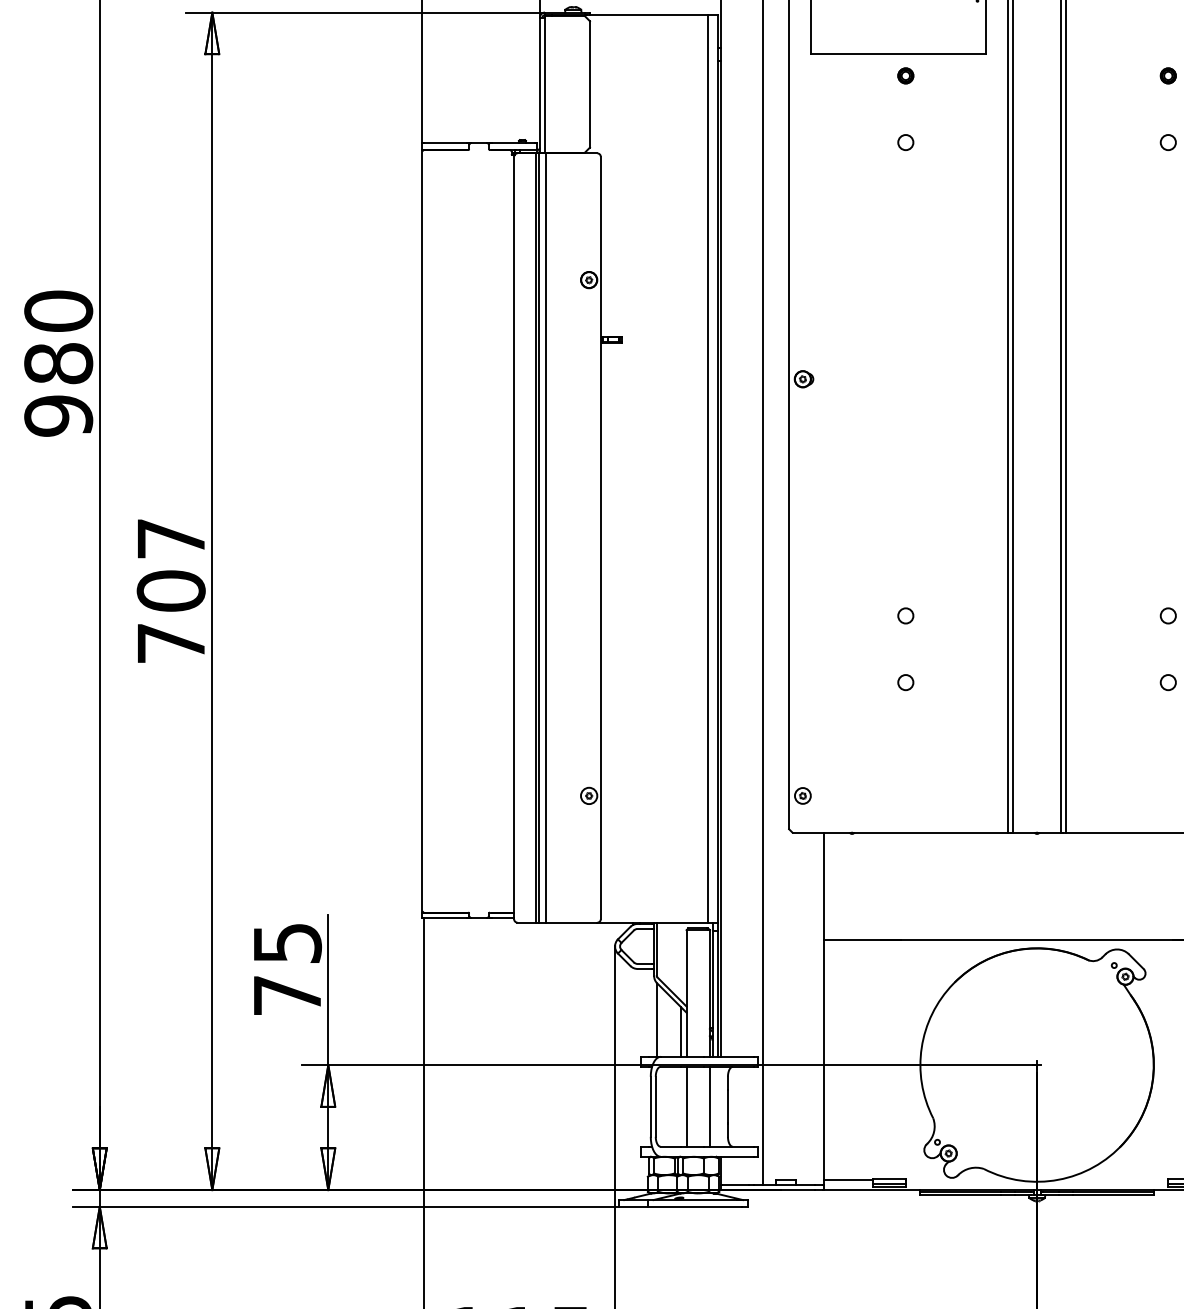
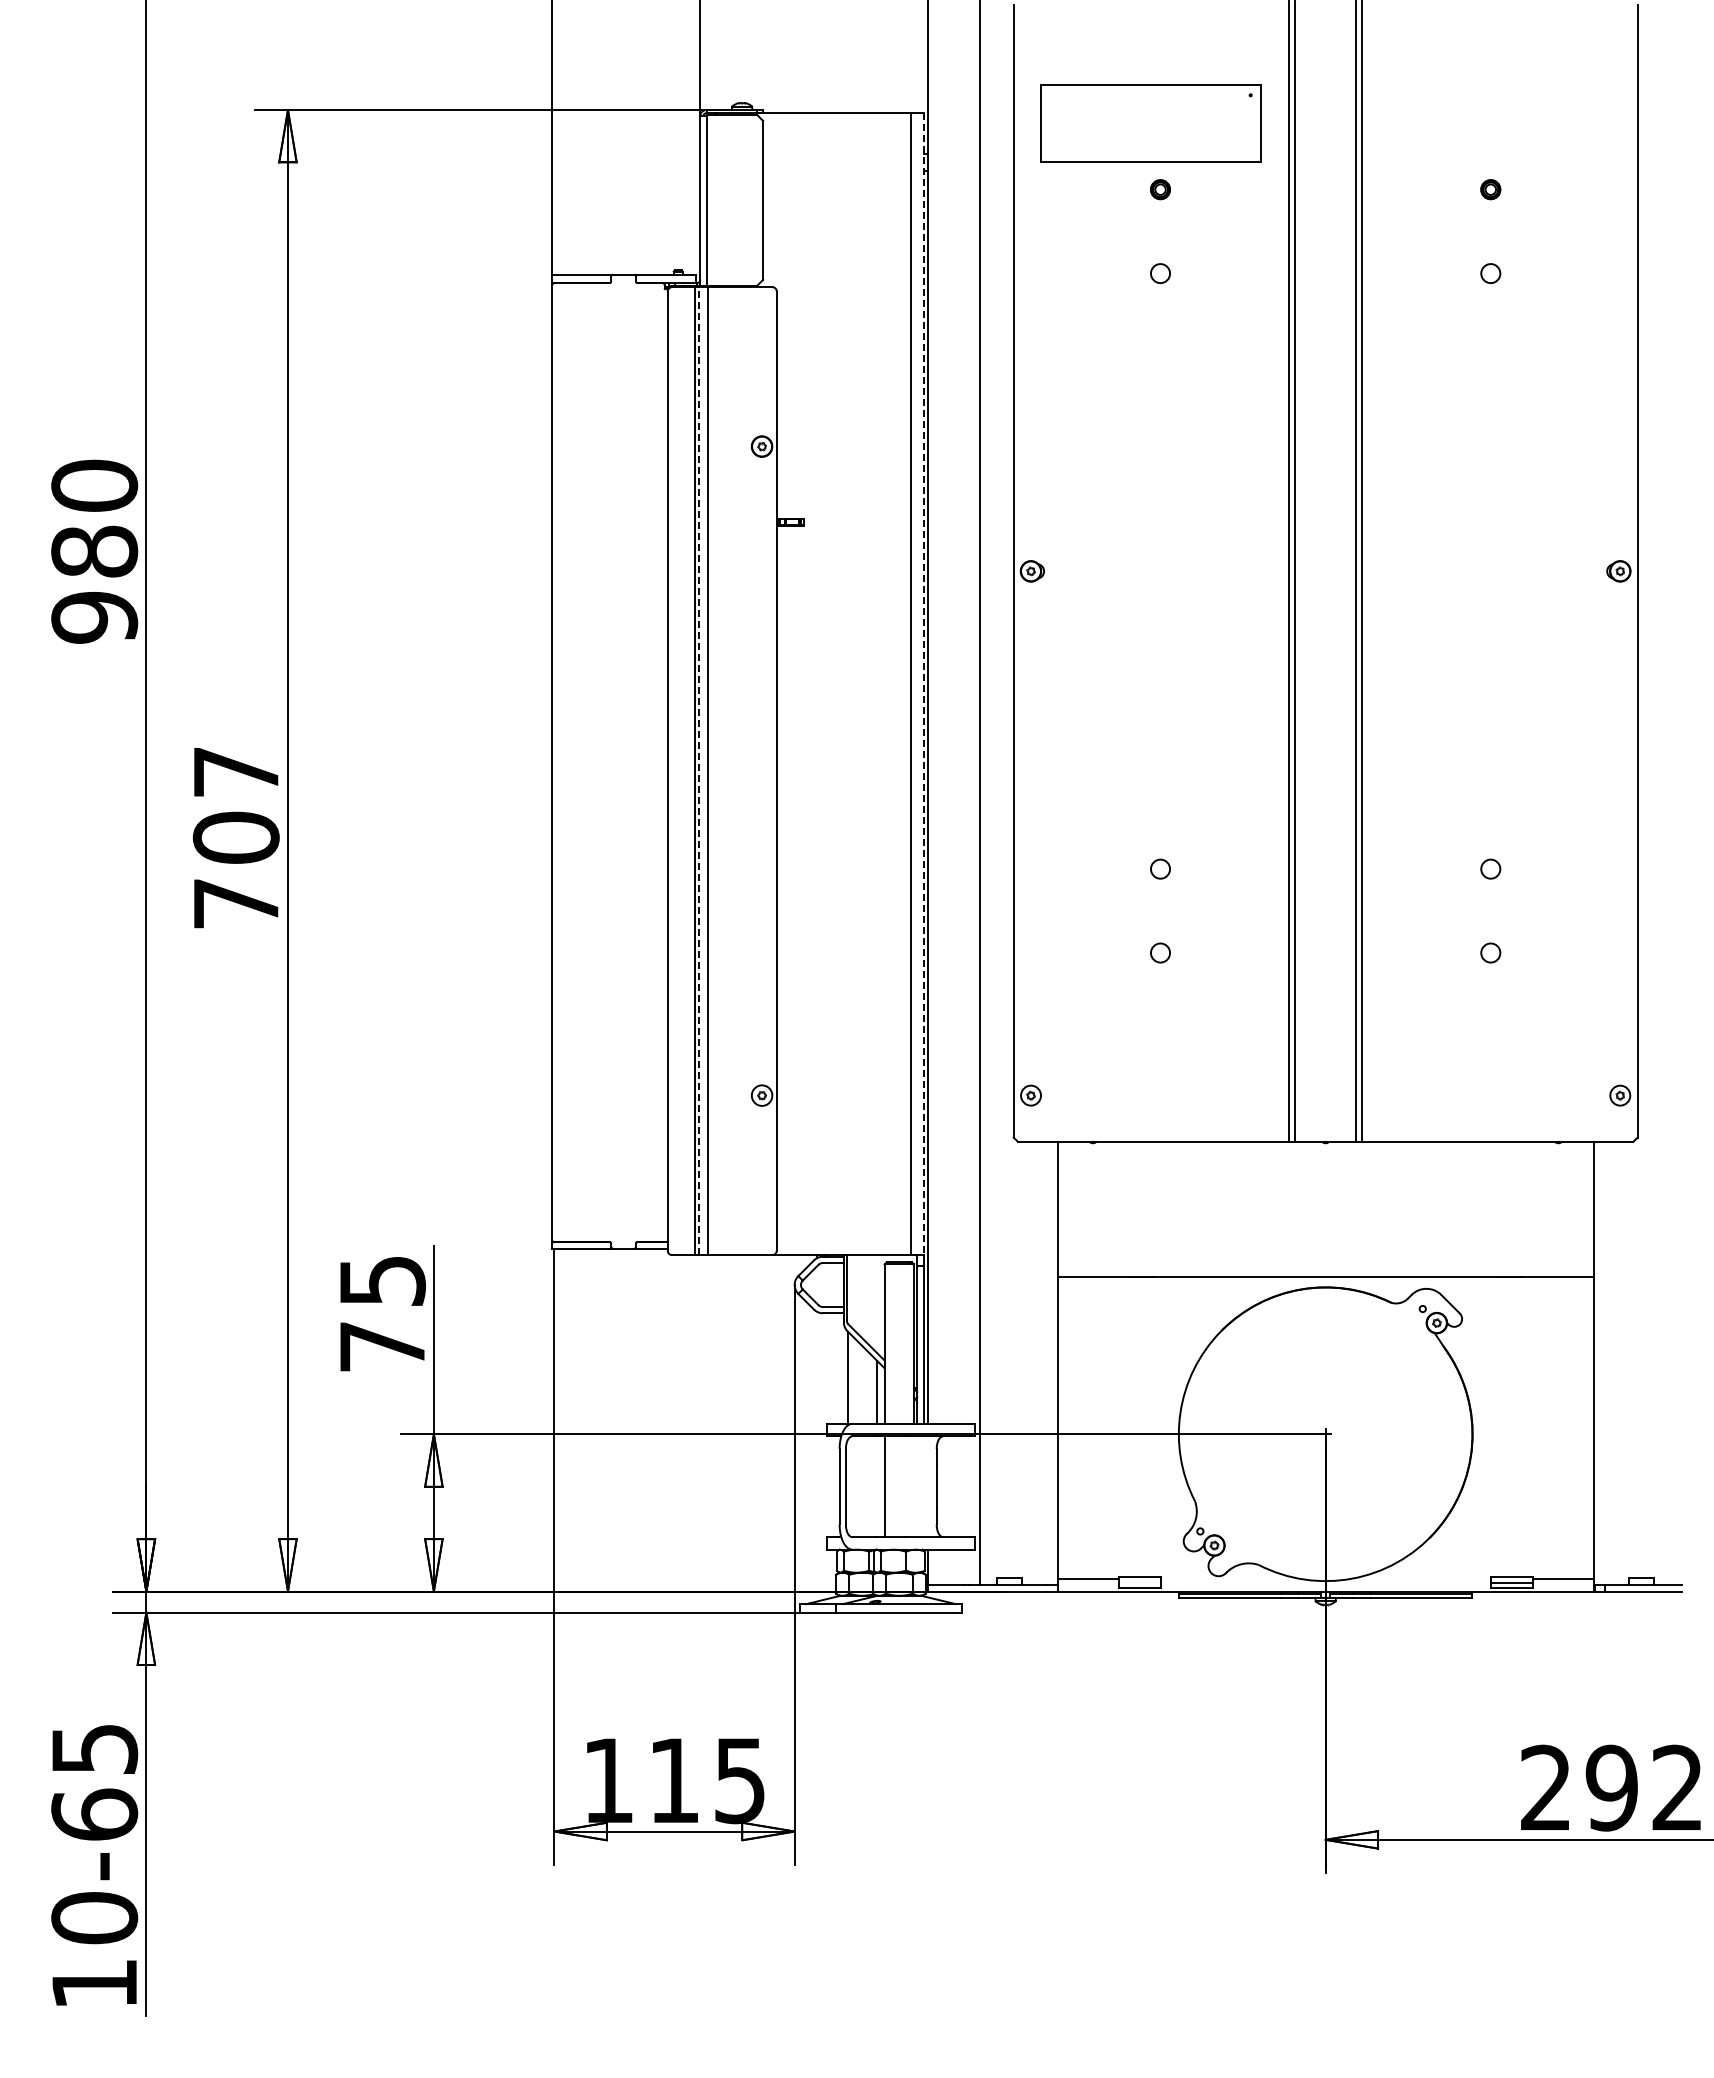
line: (717, 469) -> (923, 684), solid -> dashed
line: (539, 538) -> (699, 771), solid -> dashed
line: (710, 1106) -> (914, 1486), removed
line: (889, 1183) -> (1139, 1583), removed

